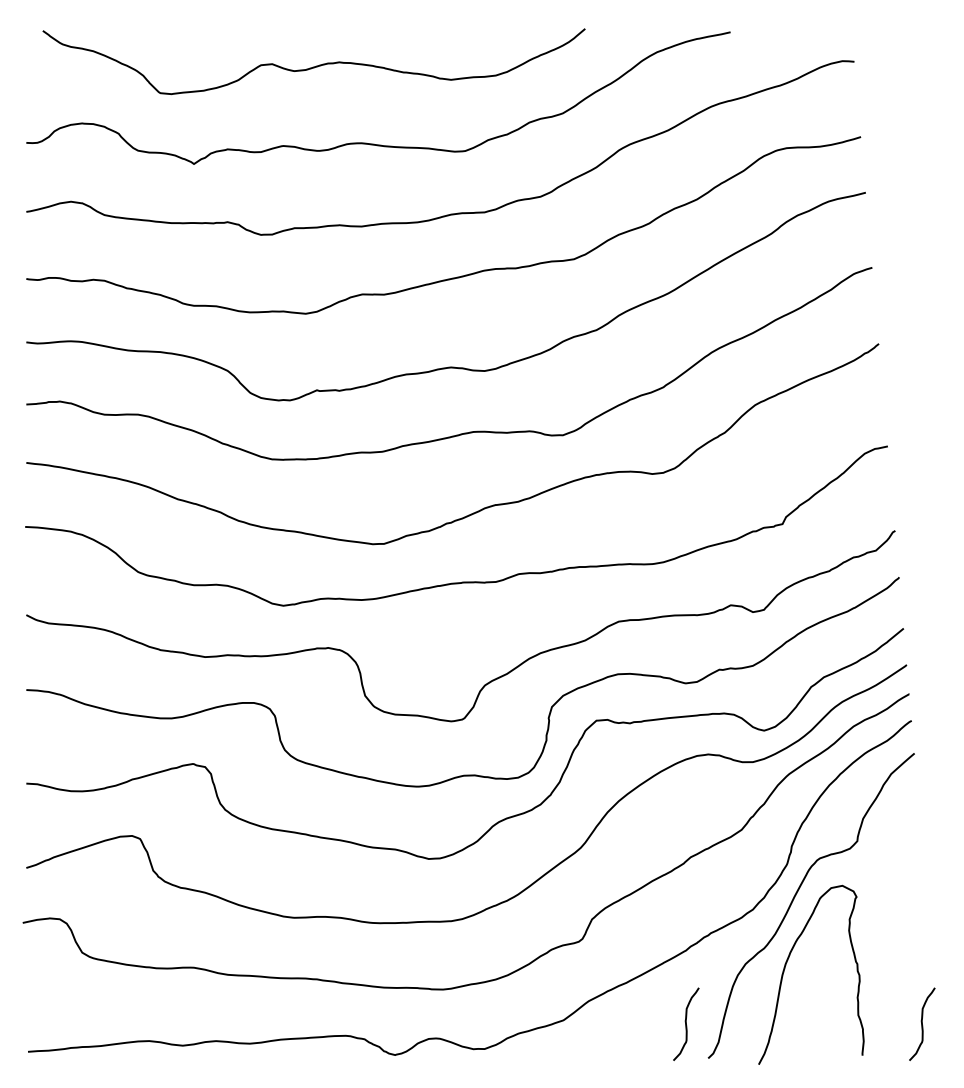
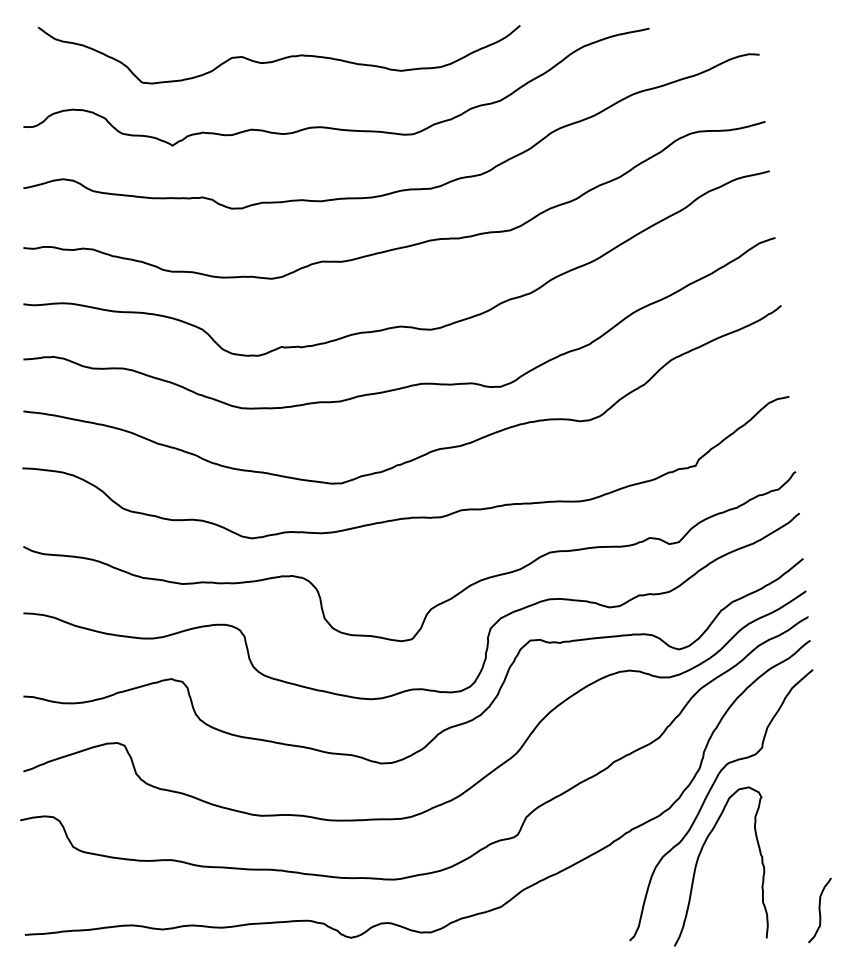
curve: (686, 1023) -> (610, 909), removed

